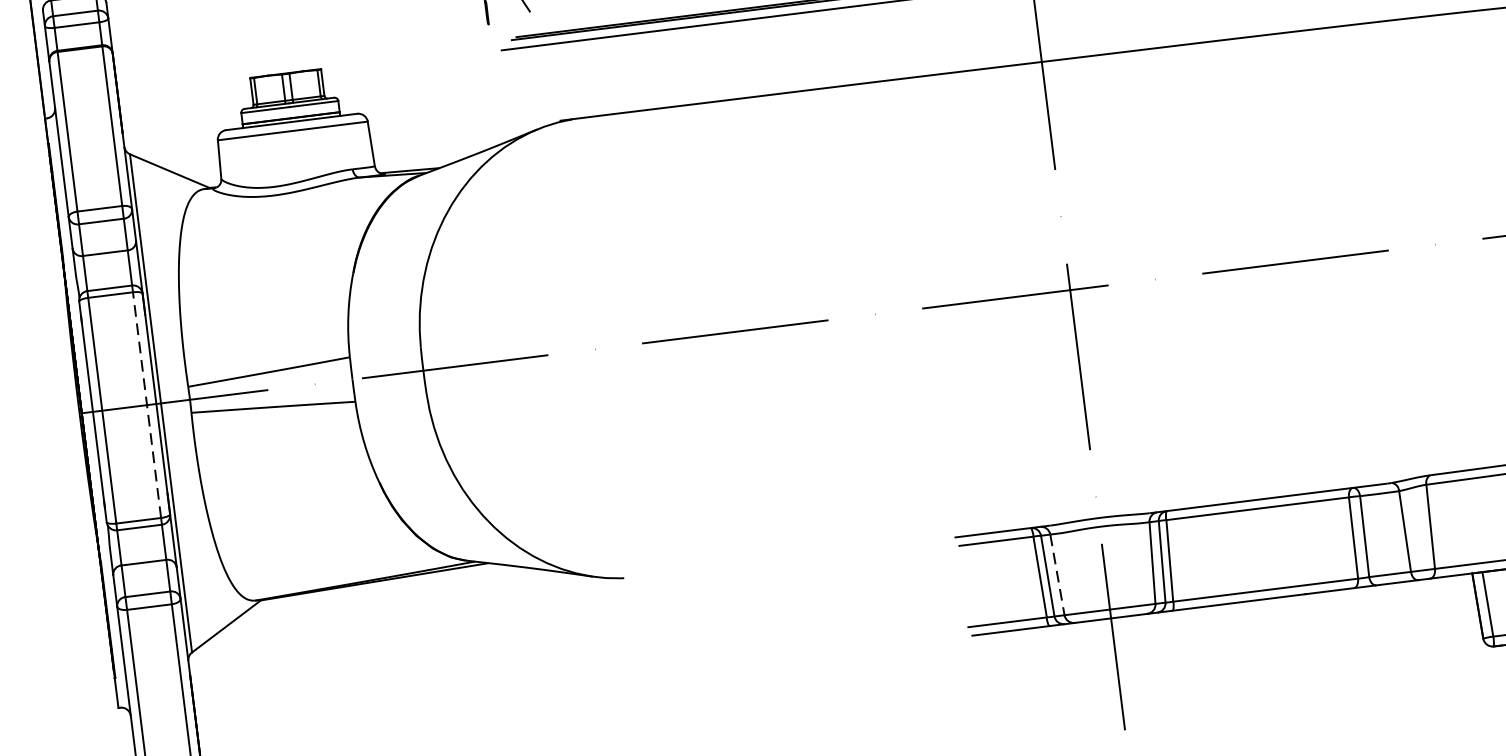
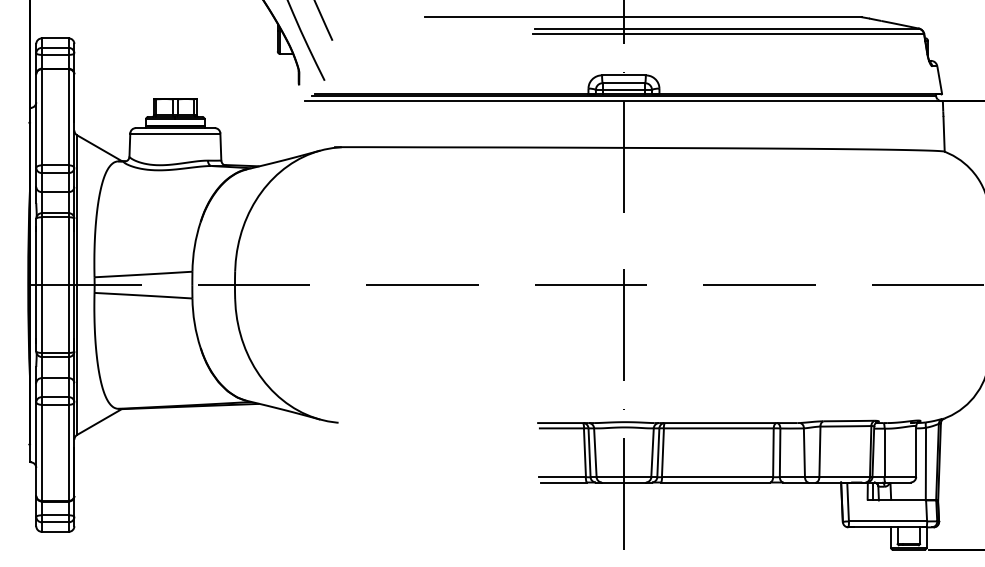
line: (146, 405) -> (68, 285), dashed -> solid
line: (1057, 576) -> (595, 453), dashed -> solid

